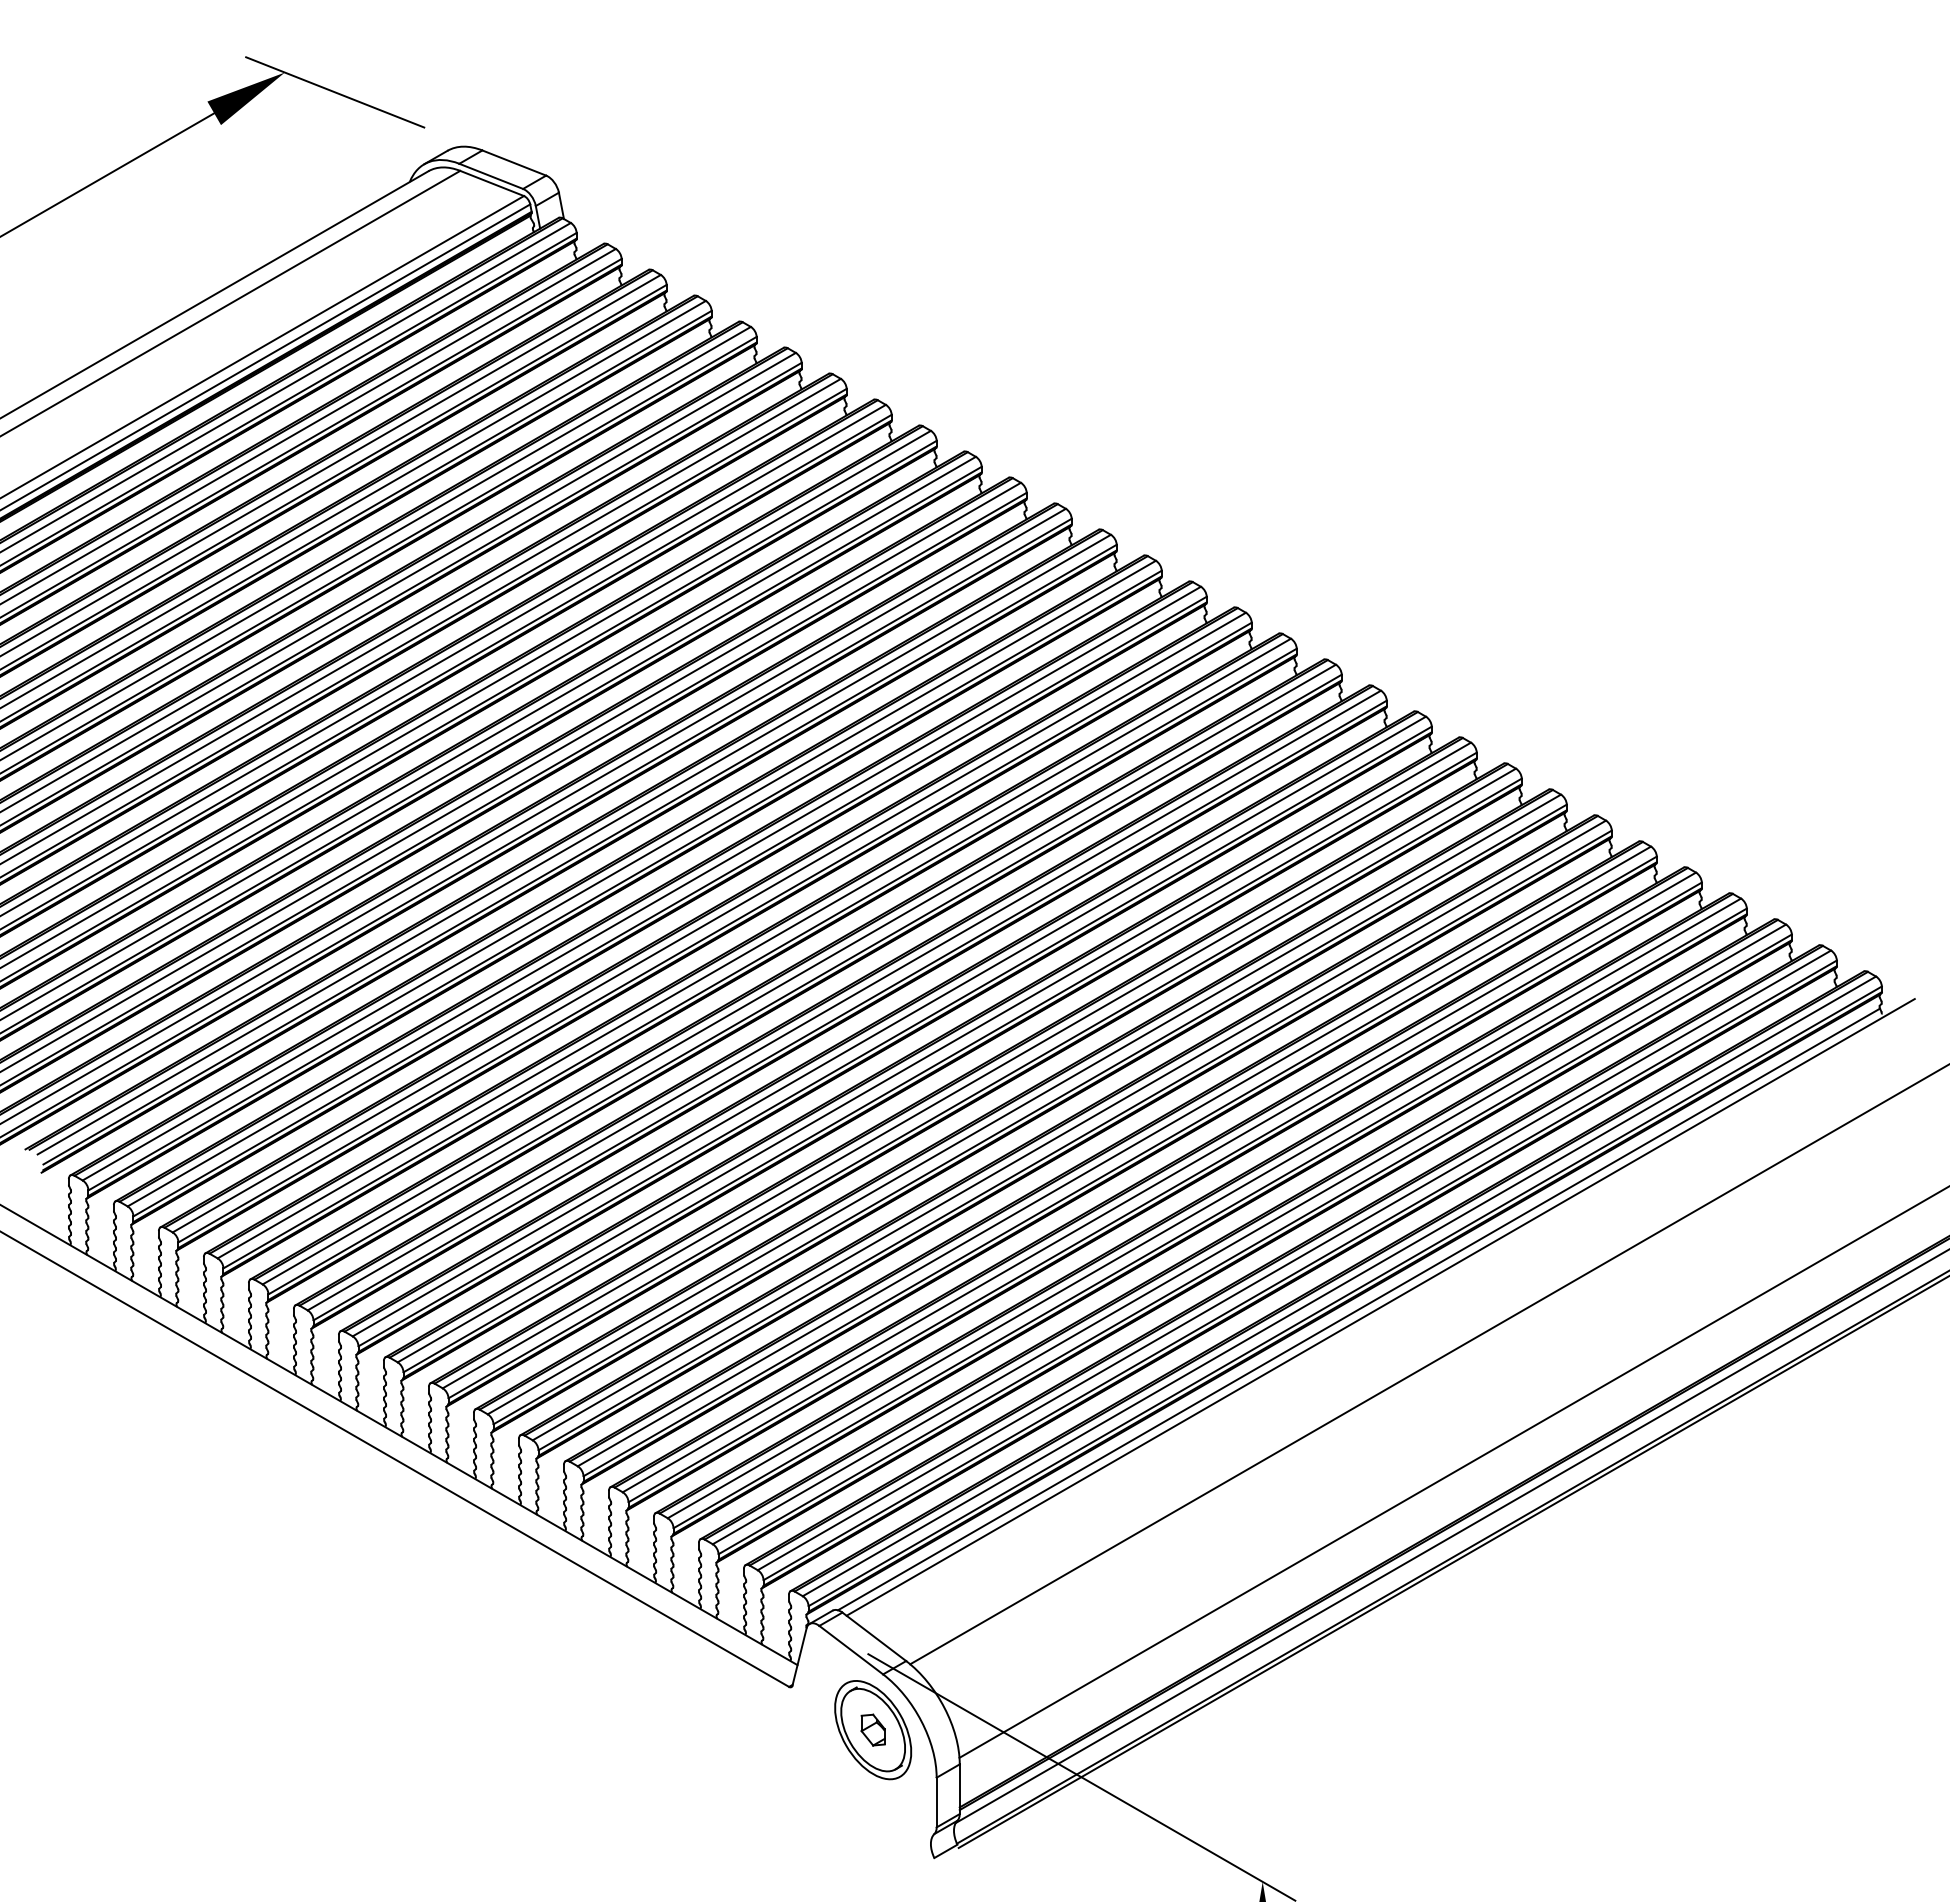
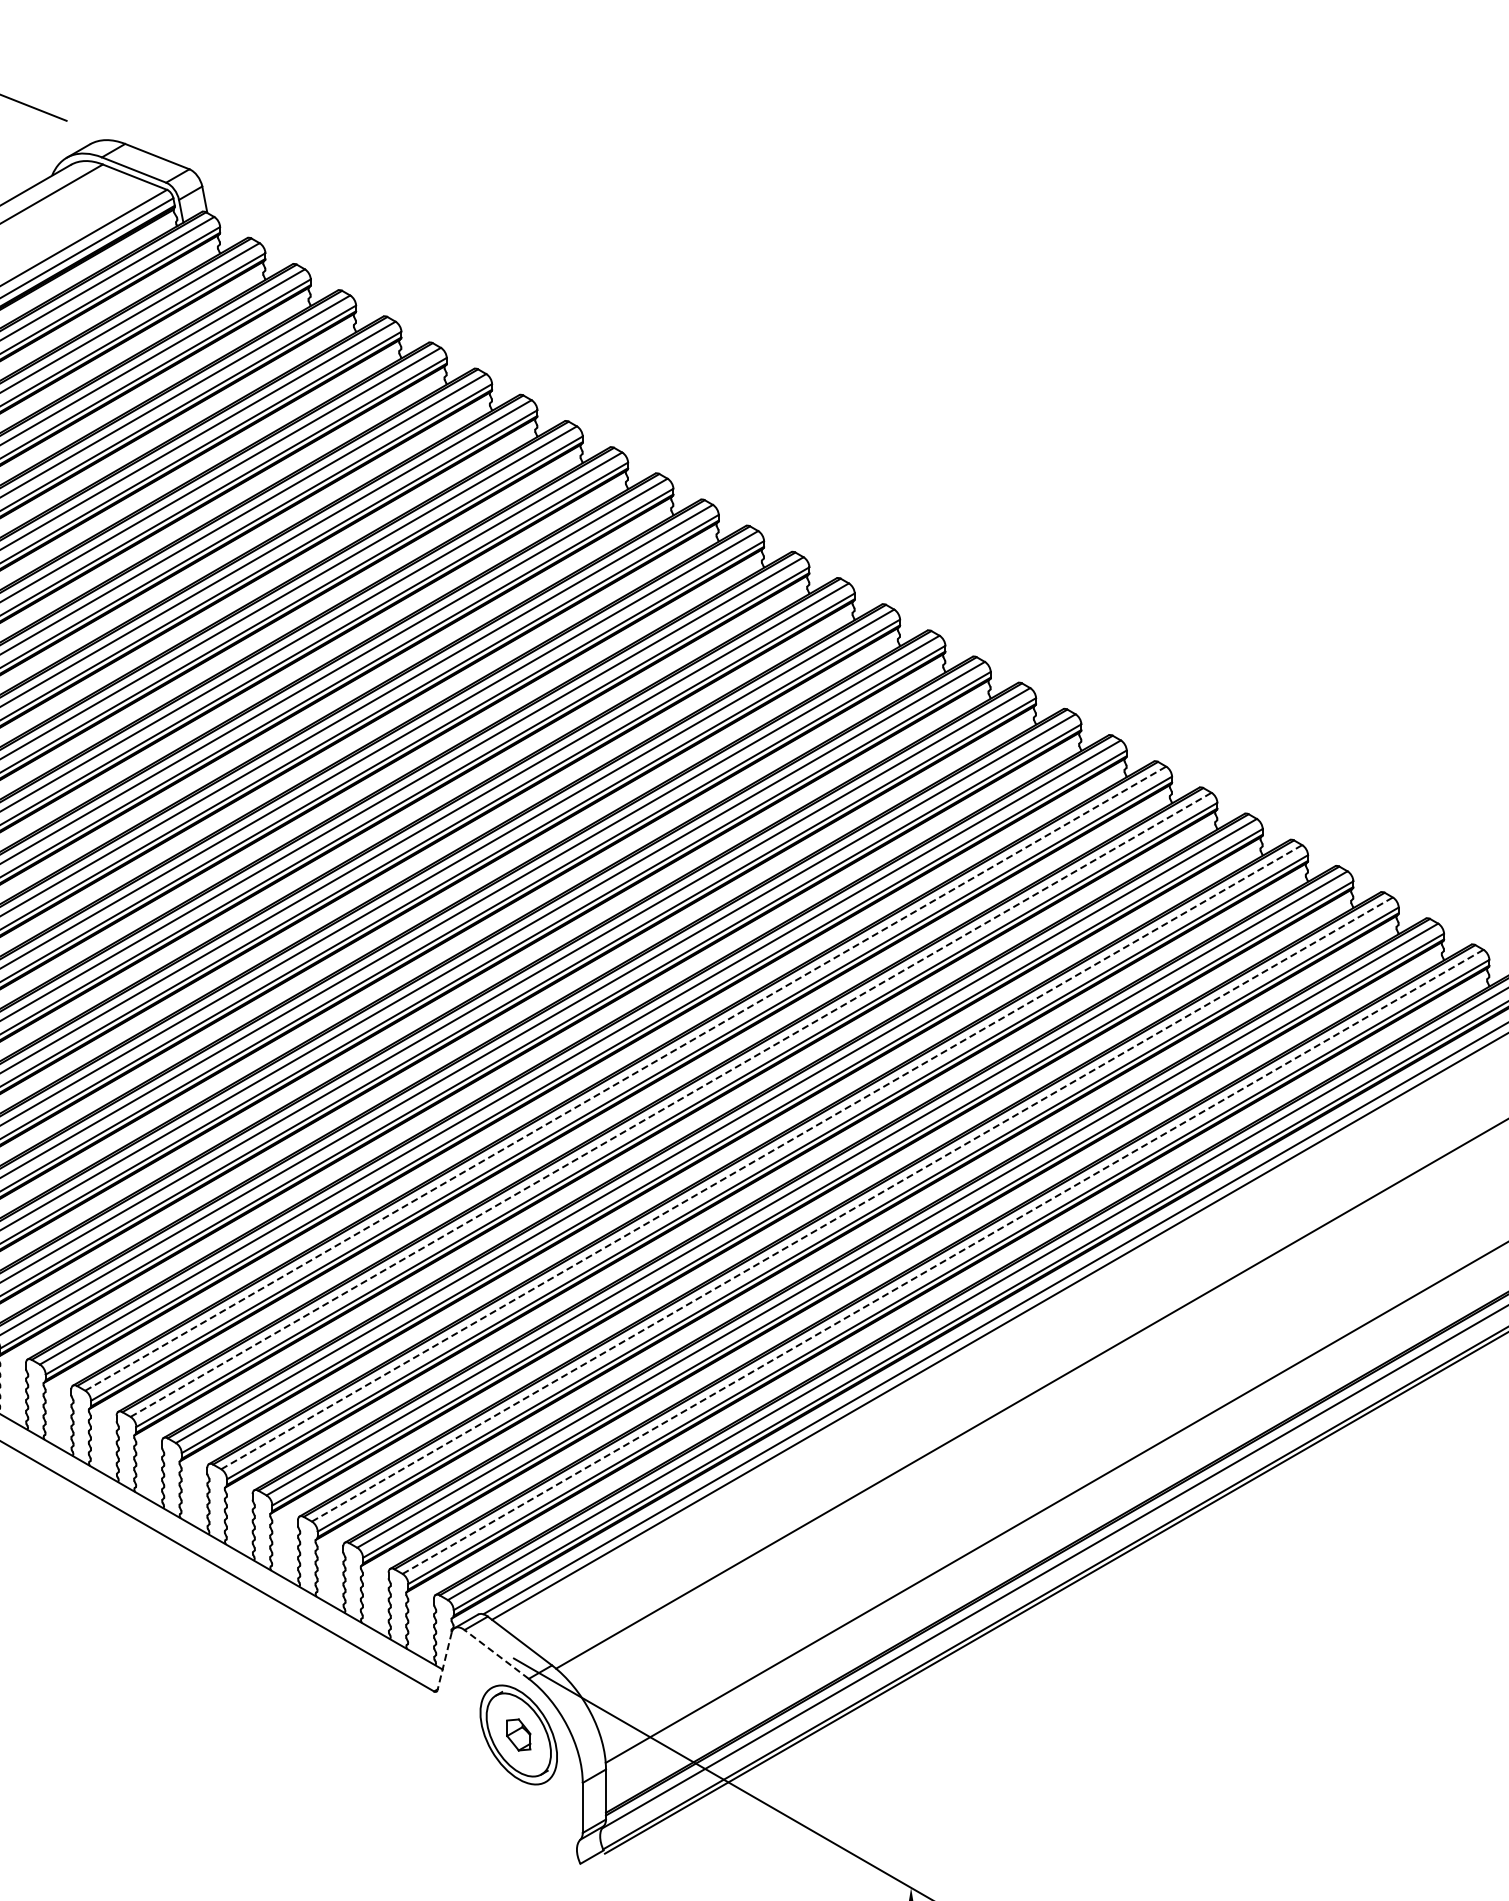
line: (979, 1078) -> (625, 1078), solid -> dashed
line: (1024, 1104) -> (671, 1104), solid -> dashed
line: (1114, 1156) -> (761, 1157), solid -> dashed
line: (1204, 1208) -> (852, 1209), solid -> dashed
line: (1294, 1260) -> (943, 1261), solid -> dashed
line: (850, 1649) -> (495, 1653), solid -> dashed
line: (799, 1657) -> (444, 1661), solid -> dashed

